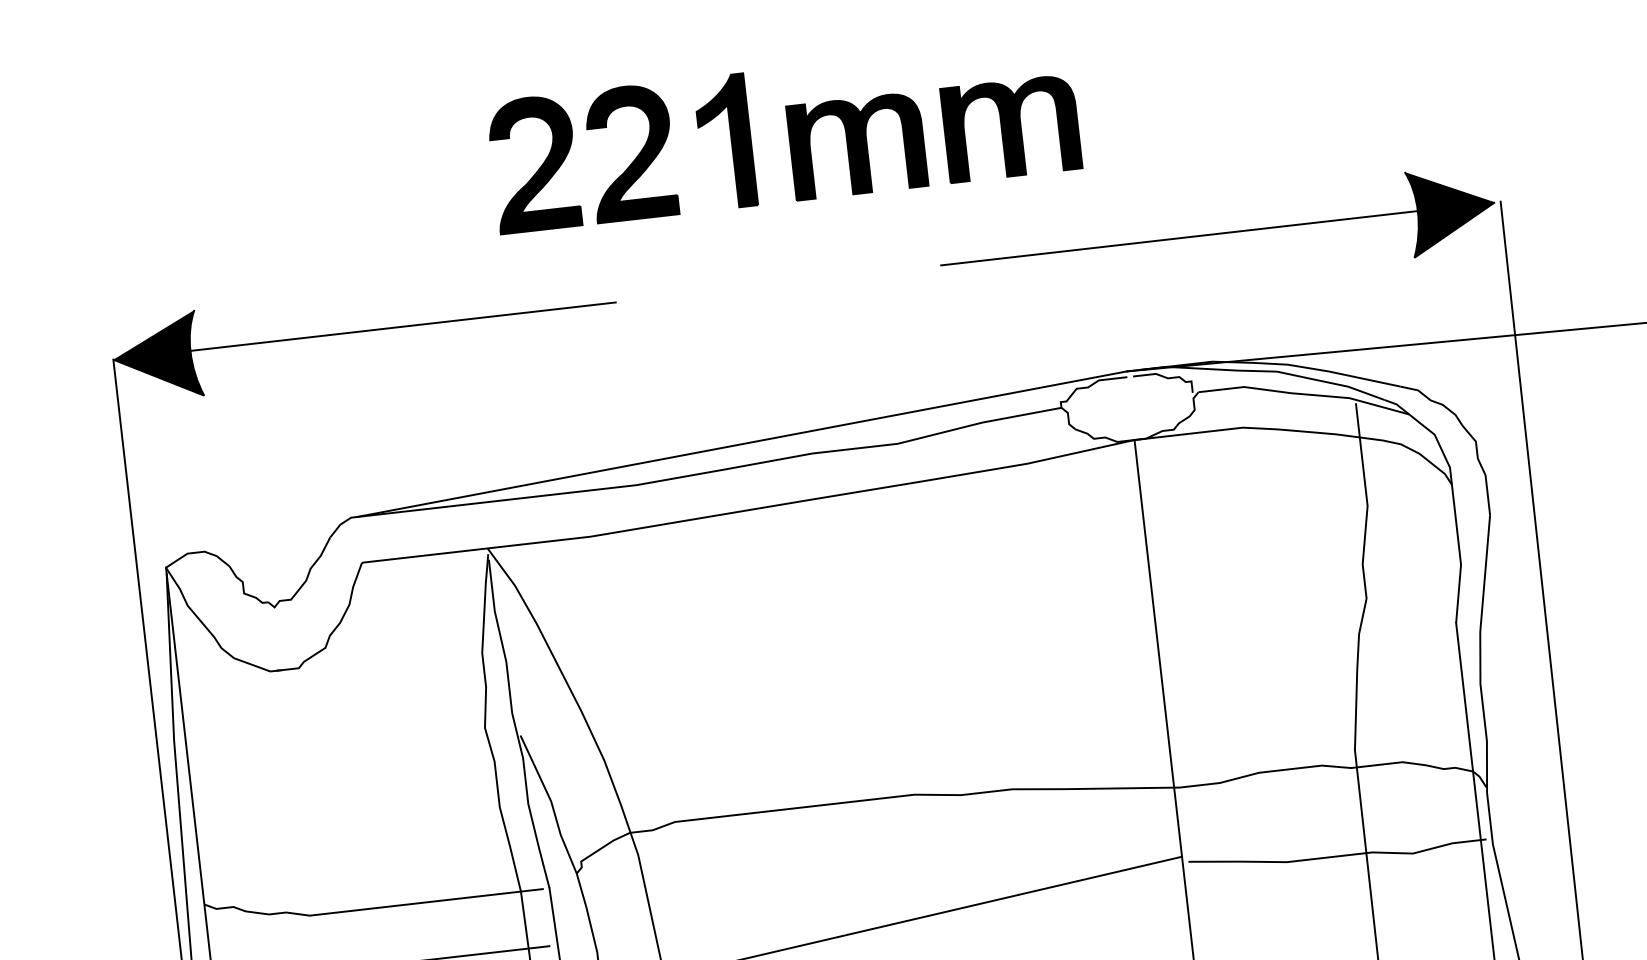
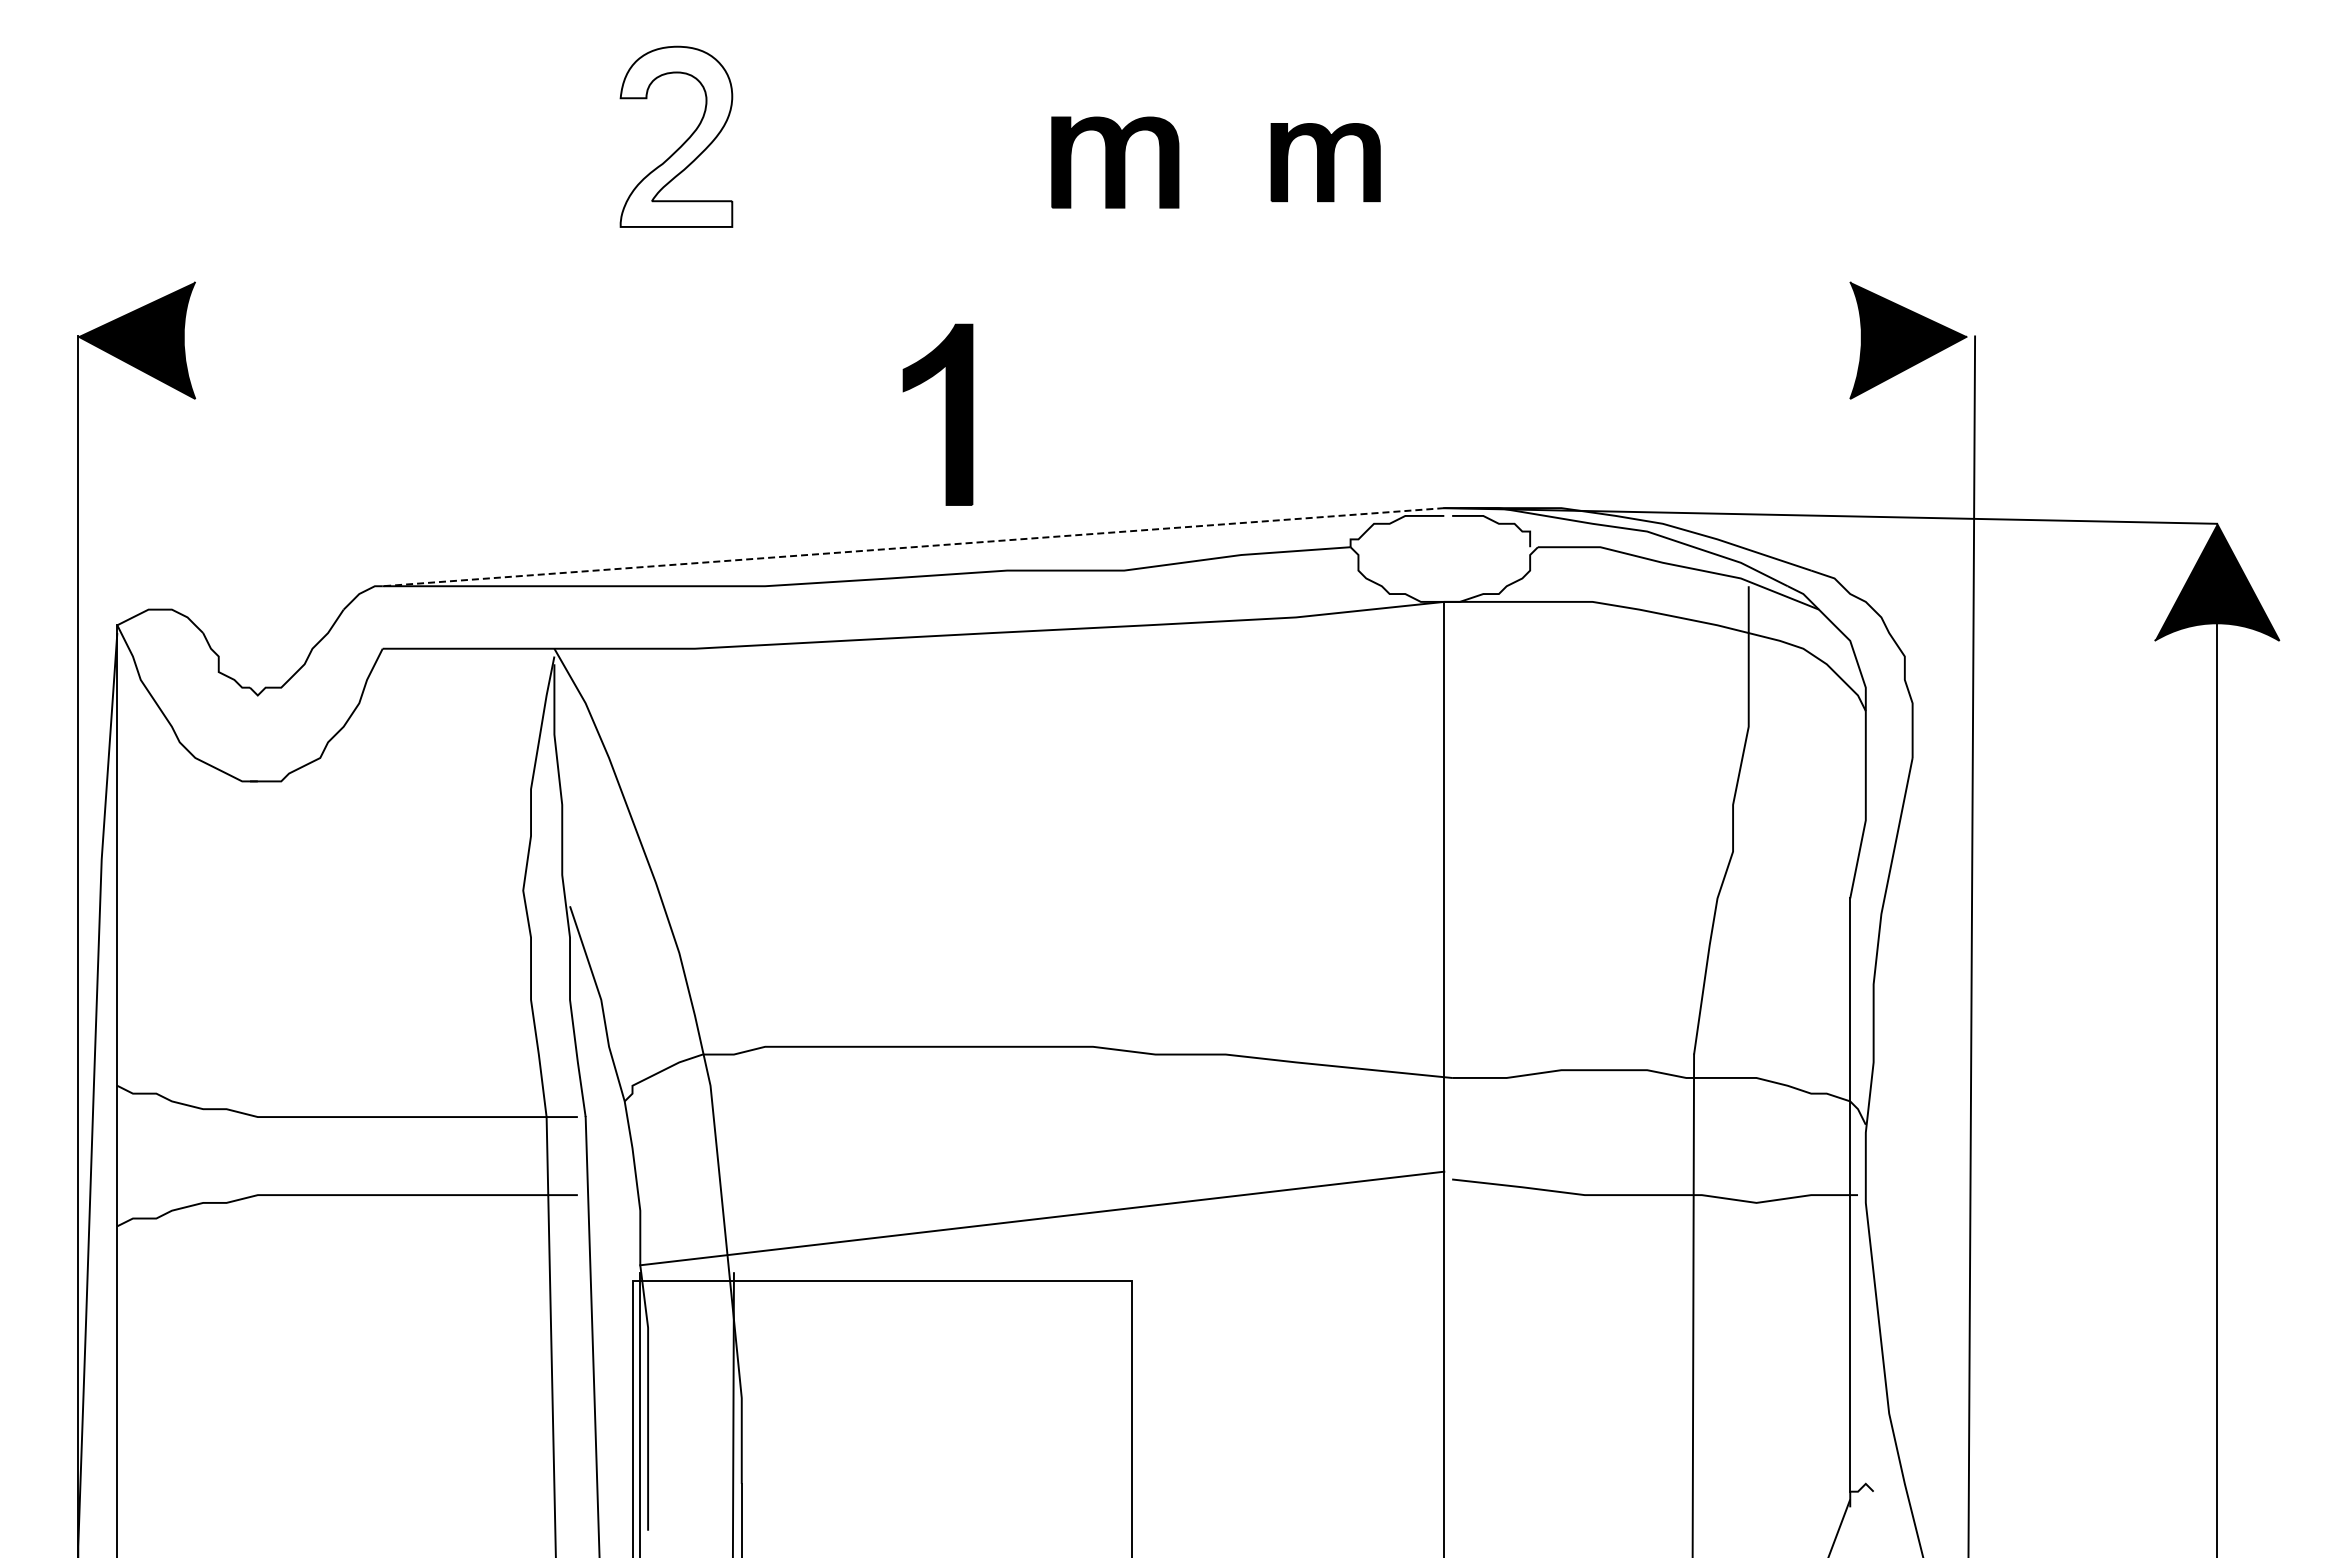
part: (1011, 128) -> (1325, 162), size x0.6
part: (730, 141) -> (945, 414), moved
part: (857, 146) -> (1115, 162), size x0.7
part: (636, 157) -> (815, 143), removed
fill: (534, 163) -> (676, 136), removed
line: (1186, 237) -> (1545, 336), removed
line: (395, 327) -> (464, 336), removed
line: (741, 444) -> (913, 547), solid -> dashed

